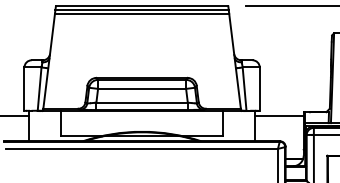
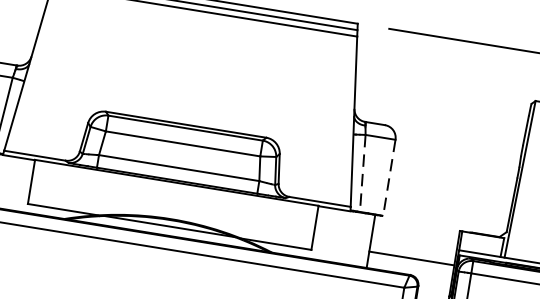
line: (244, 89) -> (362, 174), solid -> dashed
line: (259, 89) -> (388, 178), solid -> dashed
line: (279, 115) -> (411, 257), moved

